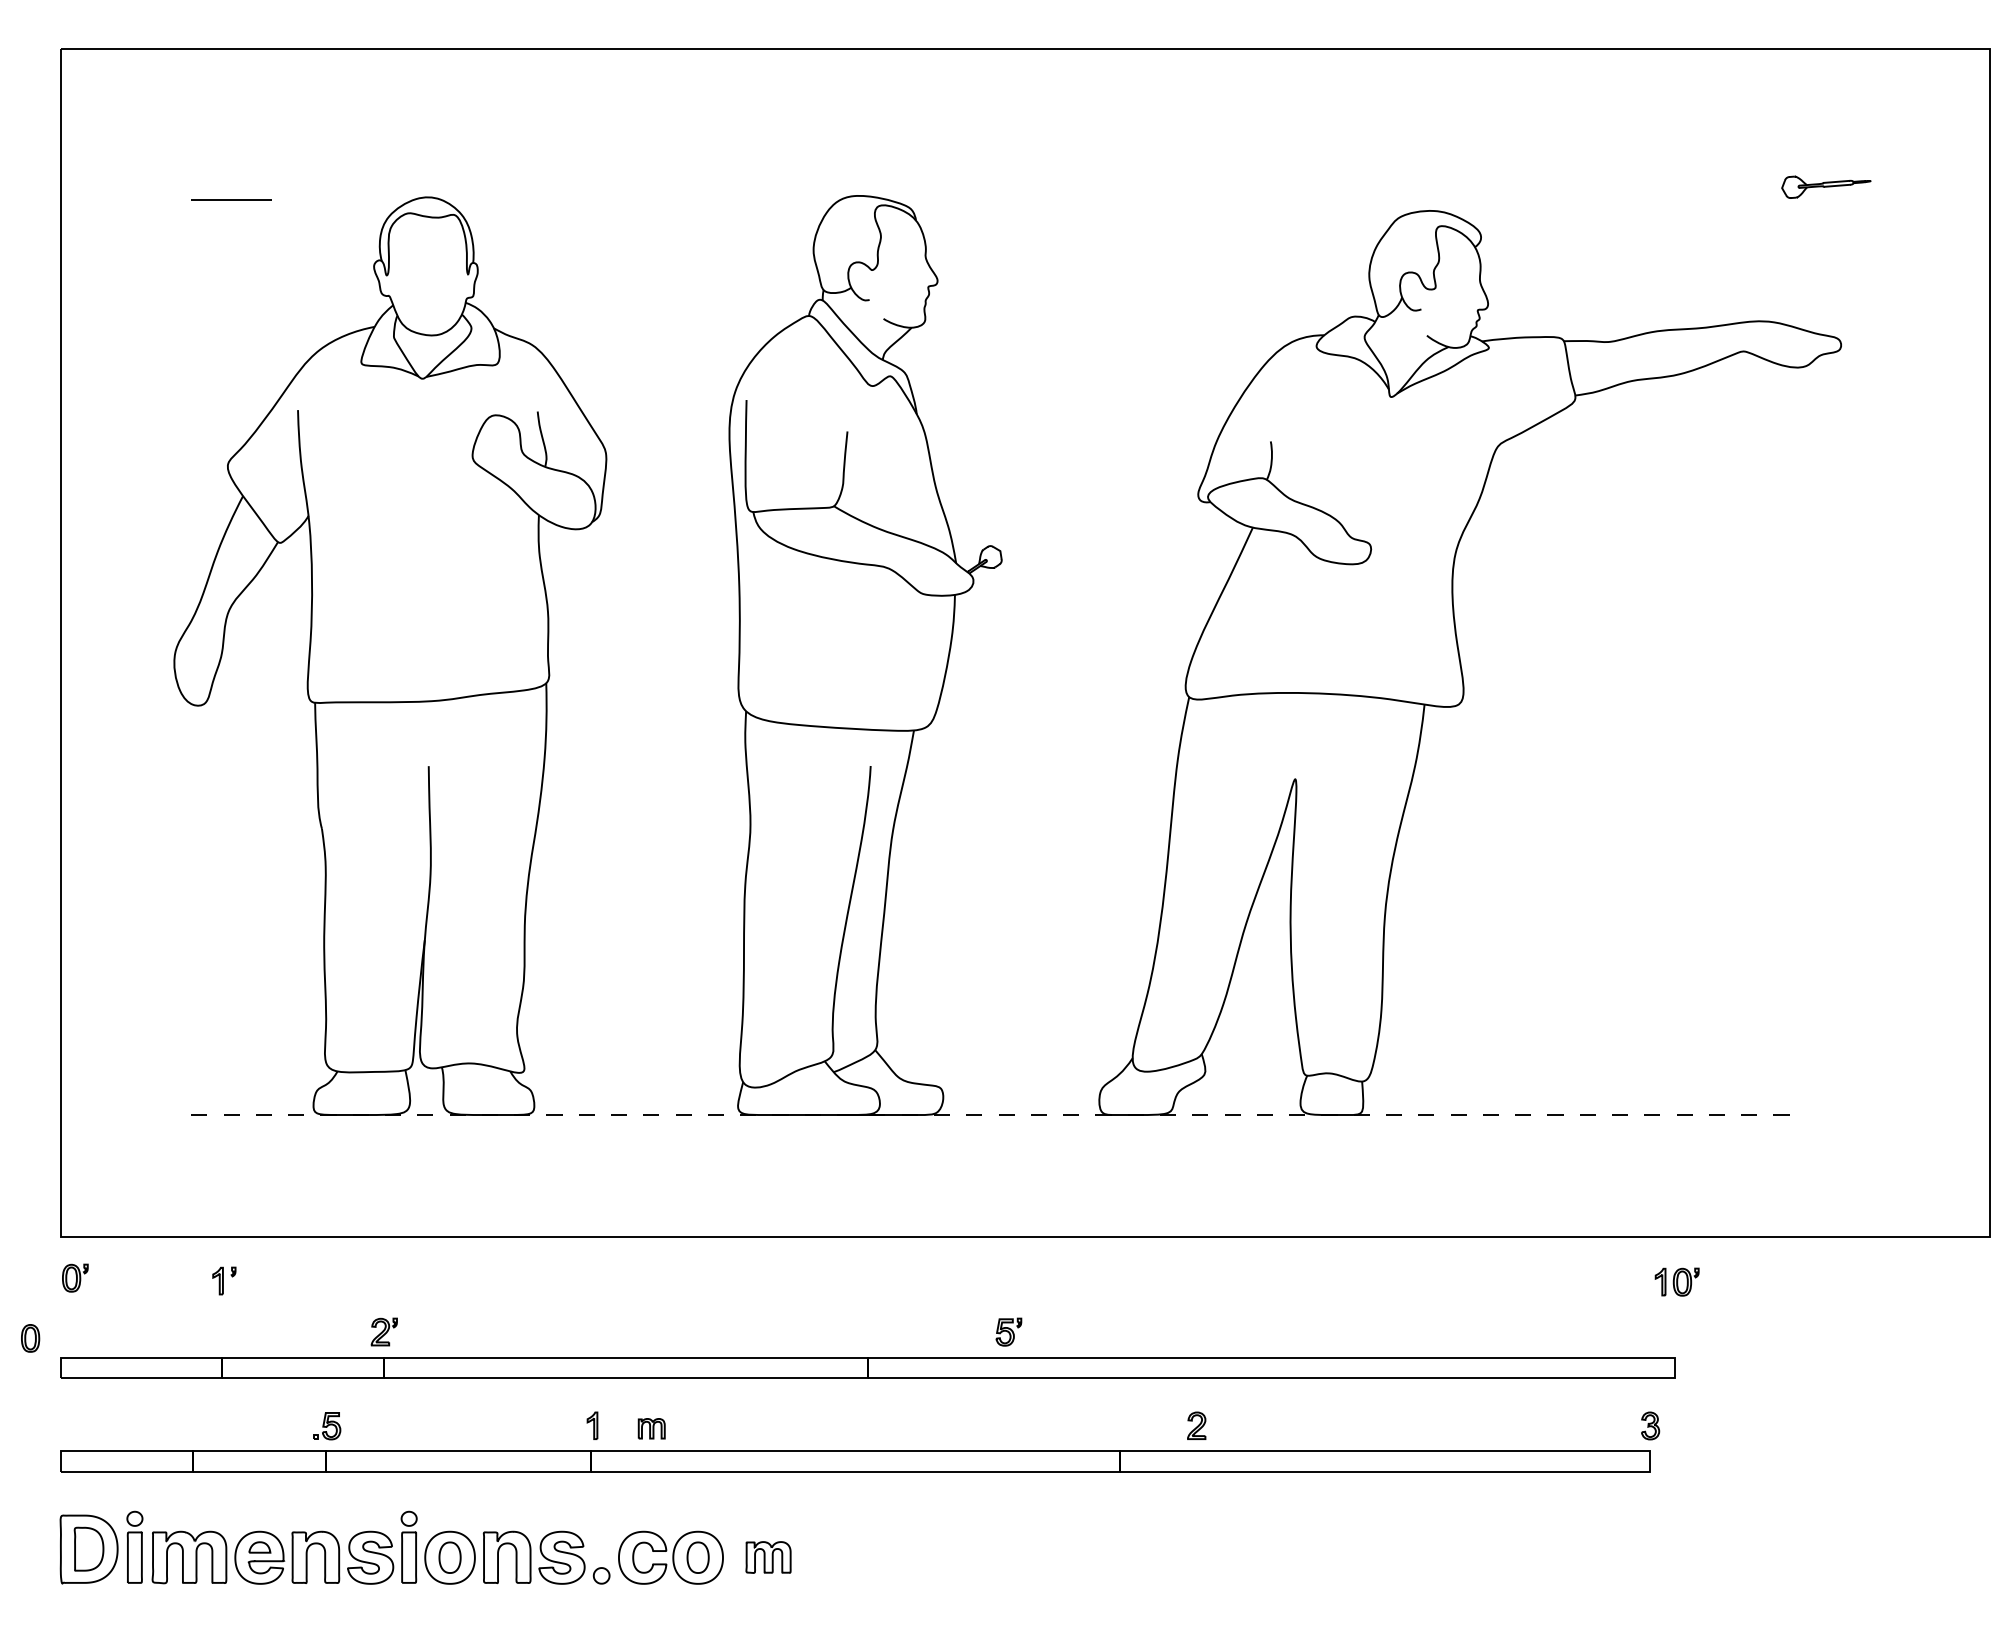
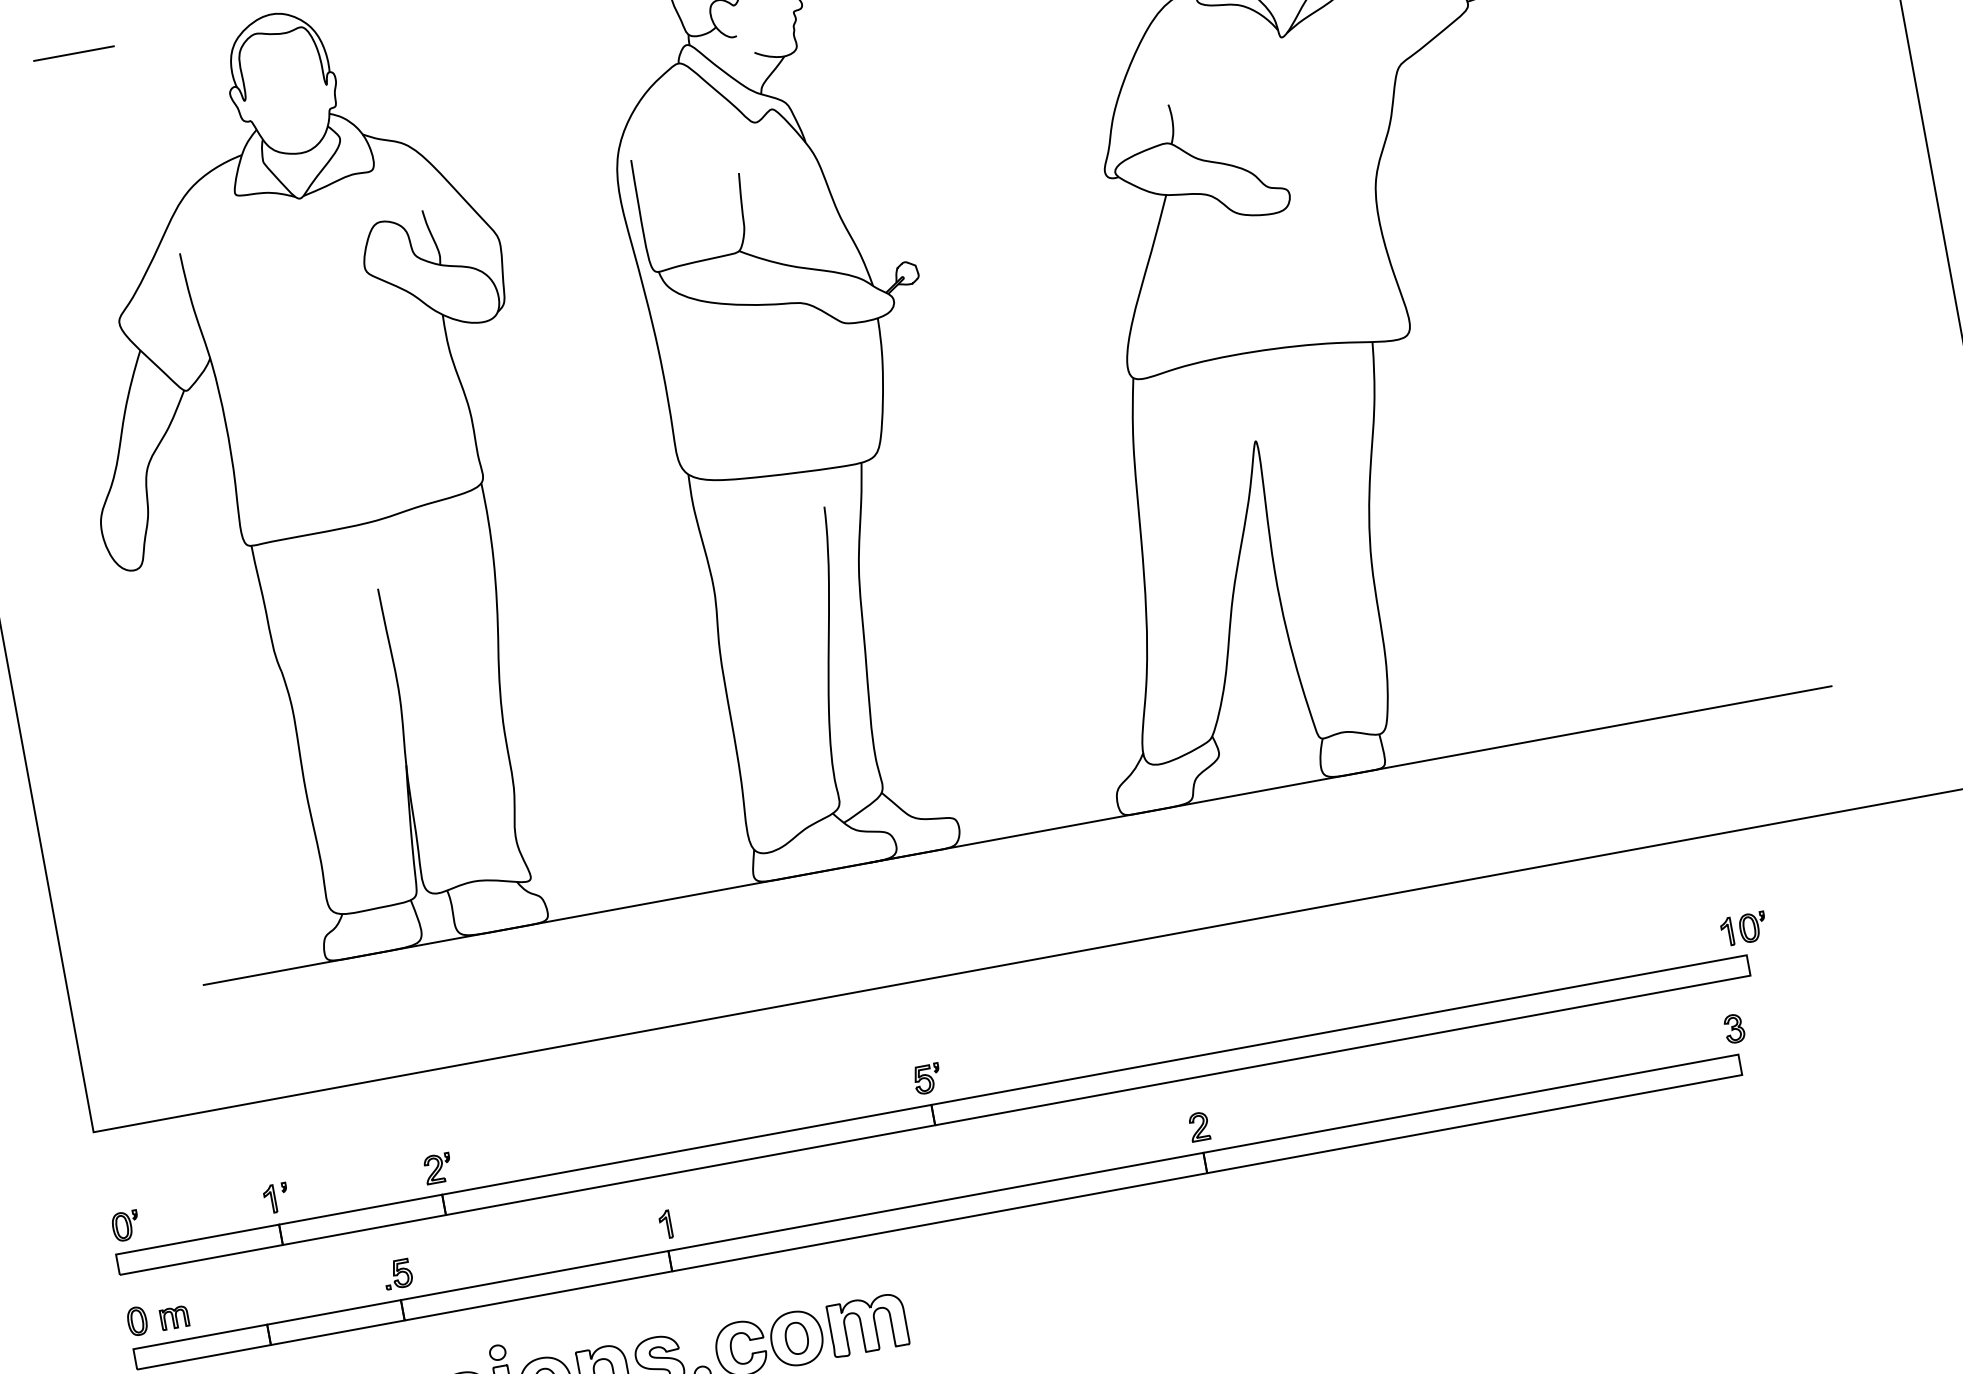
line: (997, 1115) -> (1017, 836), dashed -> solid
part: (75, 1277) -> (125, 1225), moved
part: (224, 1280) -> (276, 1197), moved
part: (1676, 1281) -> (1743, 928), moved
part: (1008, 1331) -> (927, 1078), moved
part: (30, 1338) -> (137, 1321), moved
part: (1196, 1425) -> (1198, 1126), moved
part: (651, 1428) -> (174, 1317), moved
part: (768, 1557) -> (867, 1325), size x1.67

